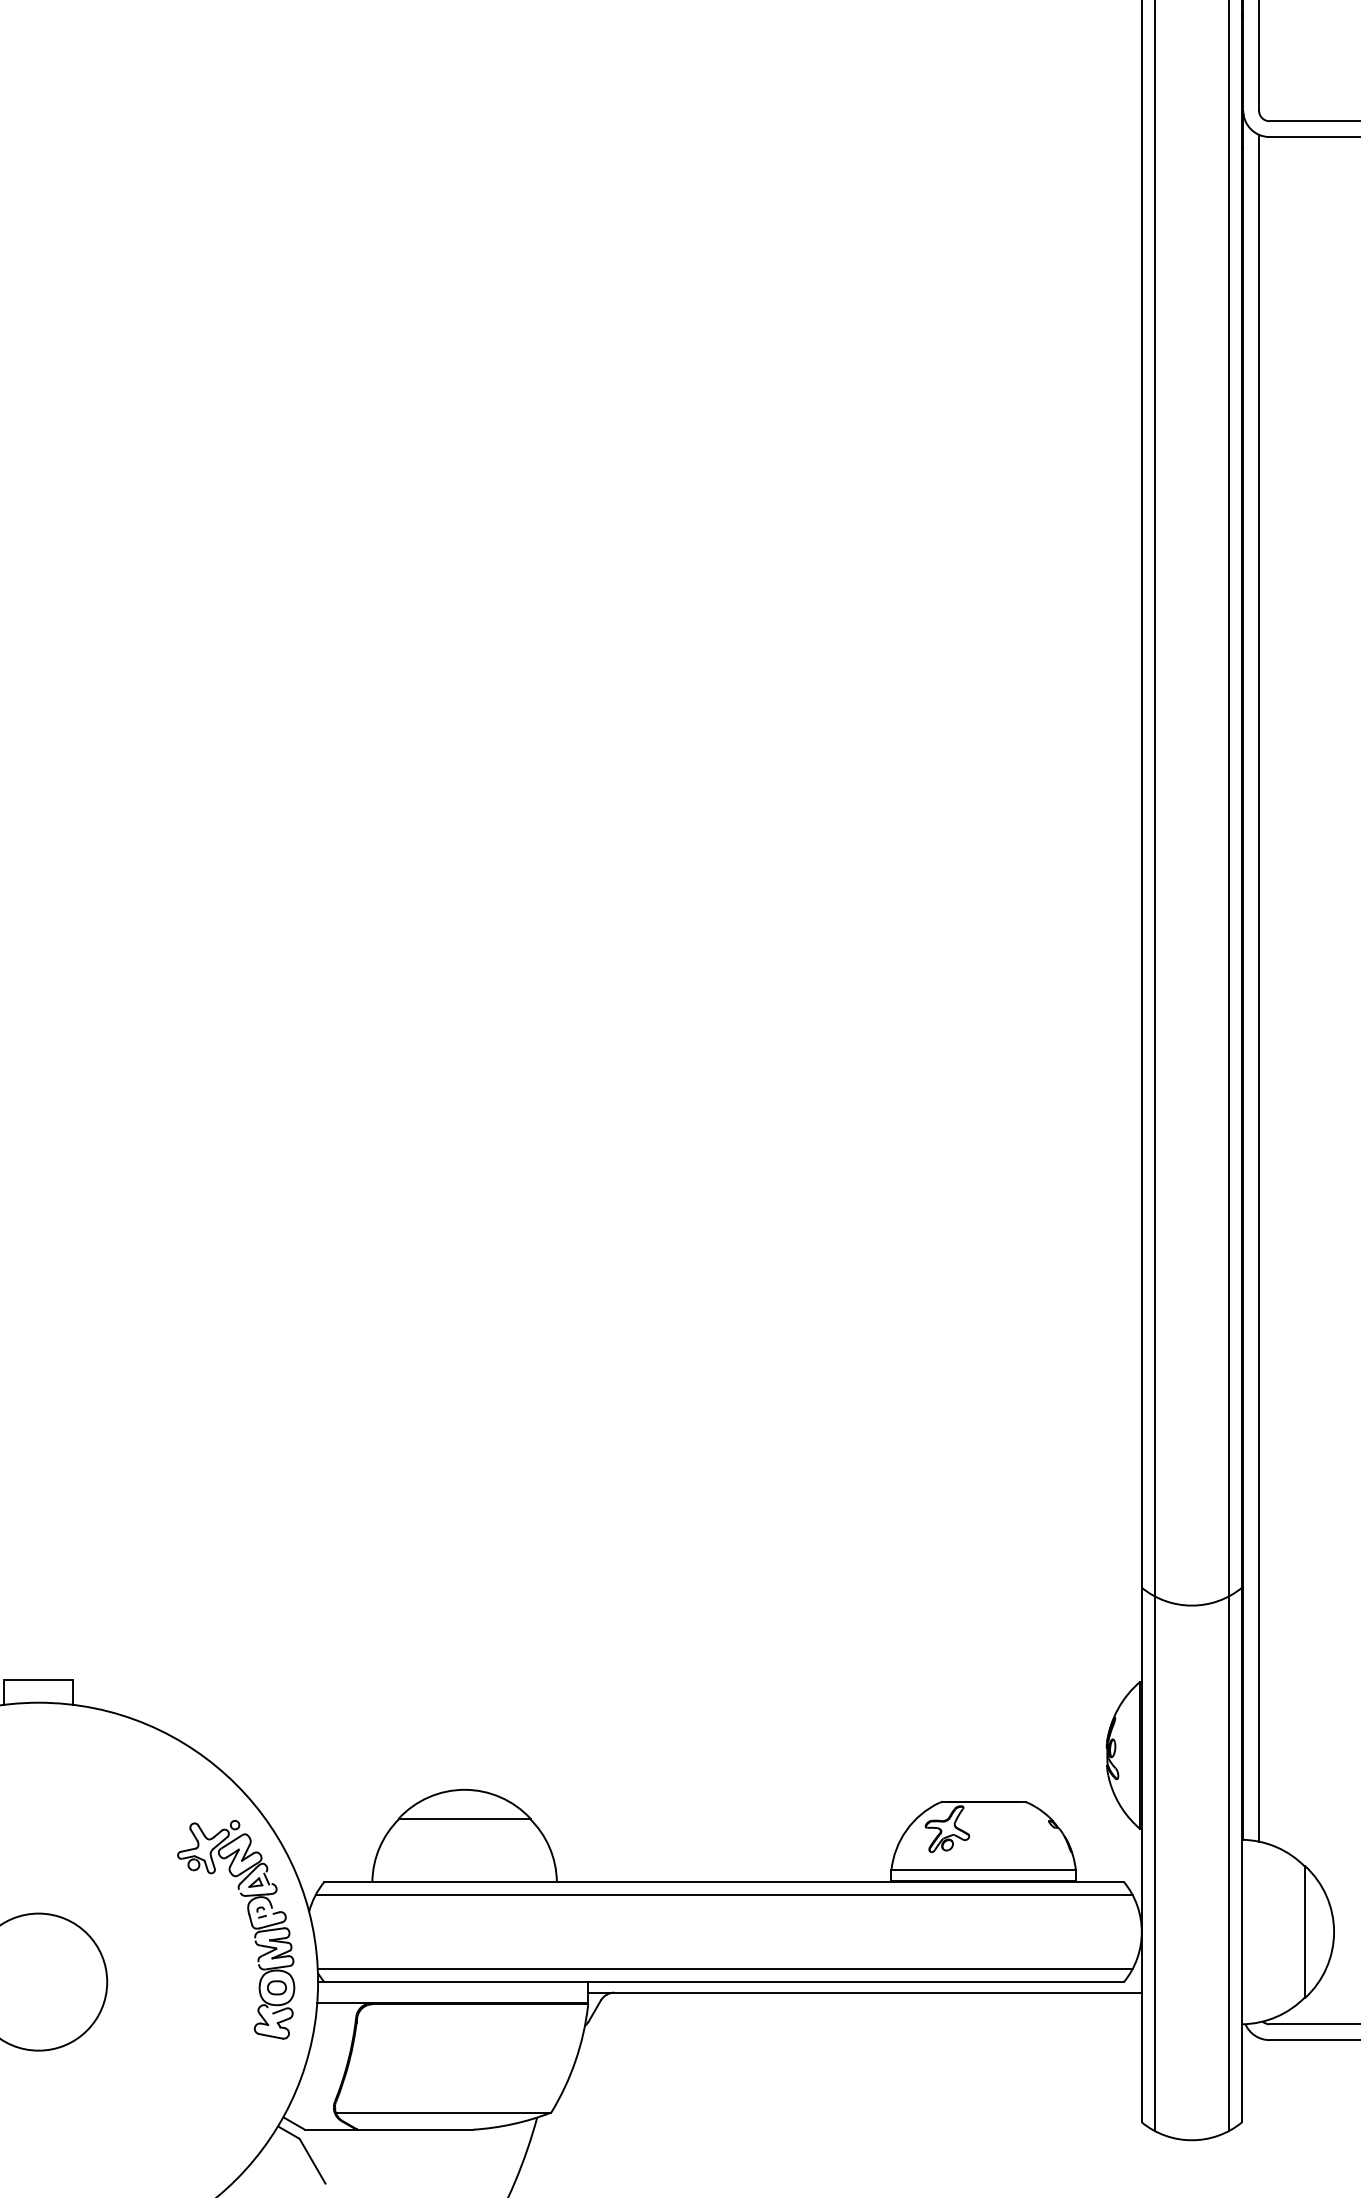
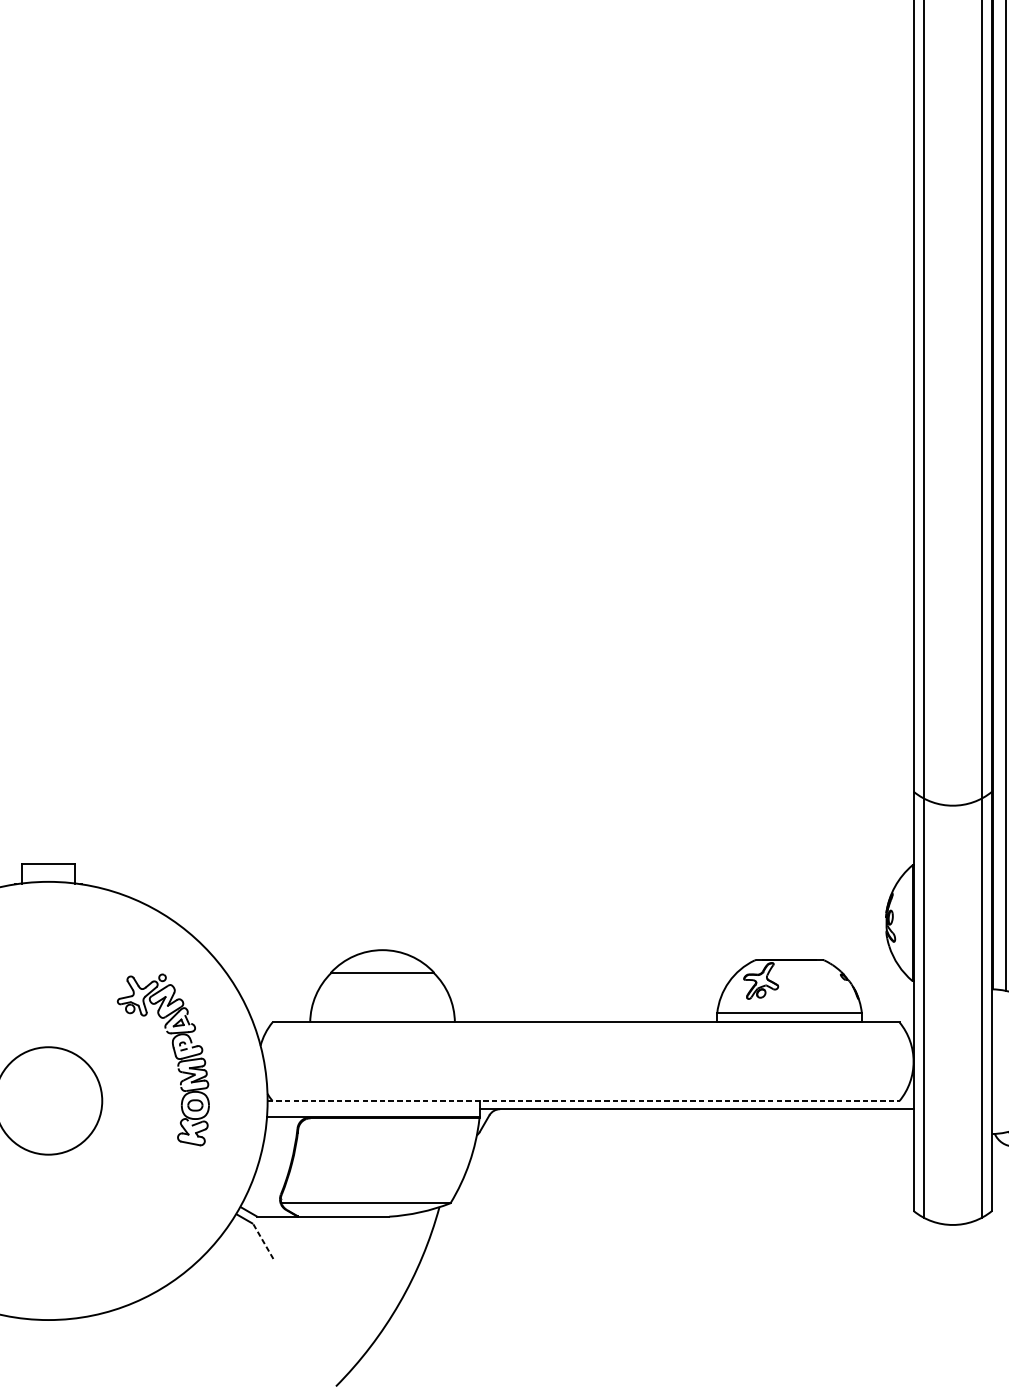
line: (723, 1895) -> (585, 1033), removed
part: (250, 1923) -> (174, 1054), moved
line: (724, 1968) -> (586, 1090), removed
line: (721, 1982) -> (583, 1101), solid -> dashed
line: (312, 2161) -> (263, 1241), solid -> dashed

